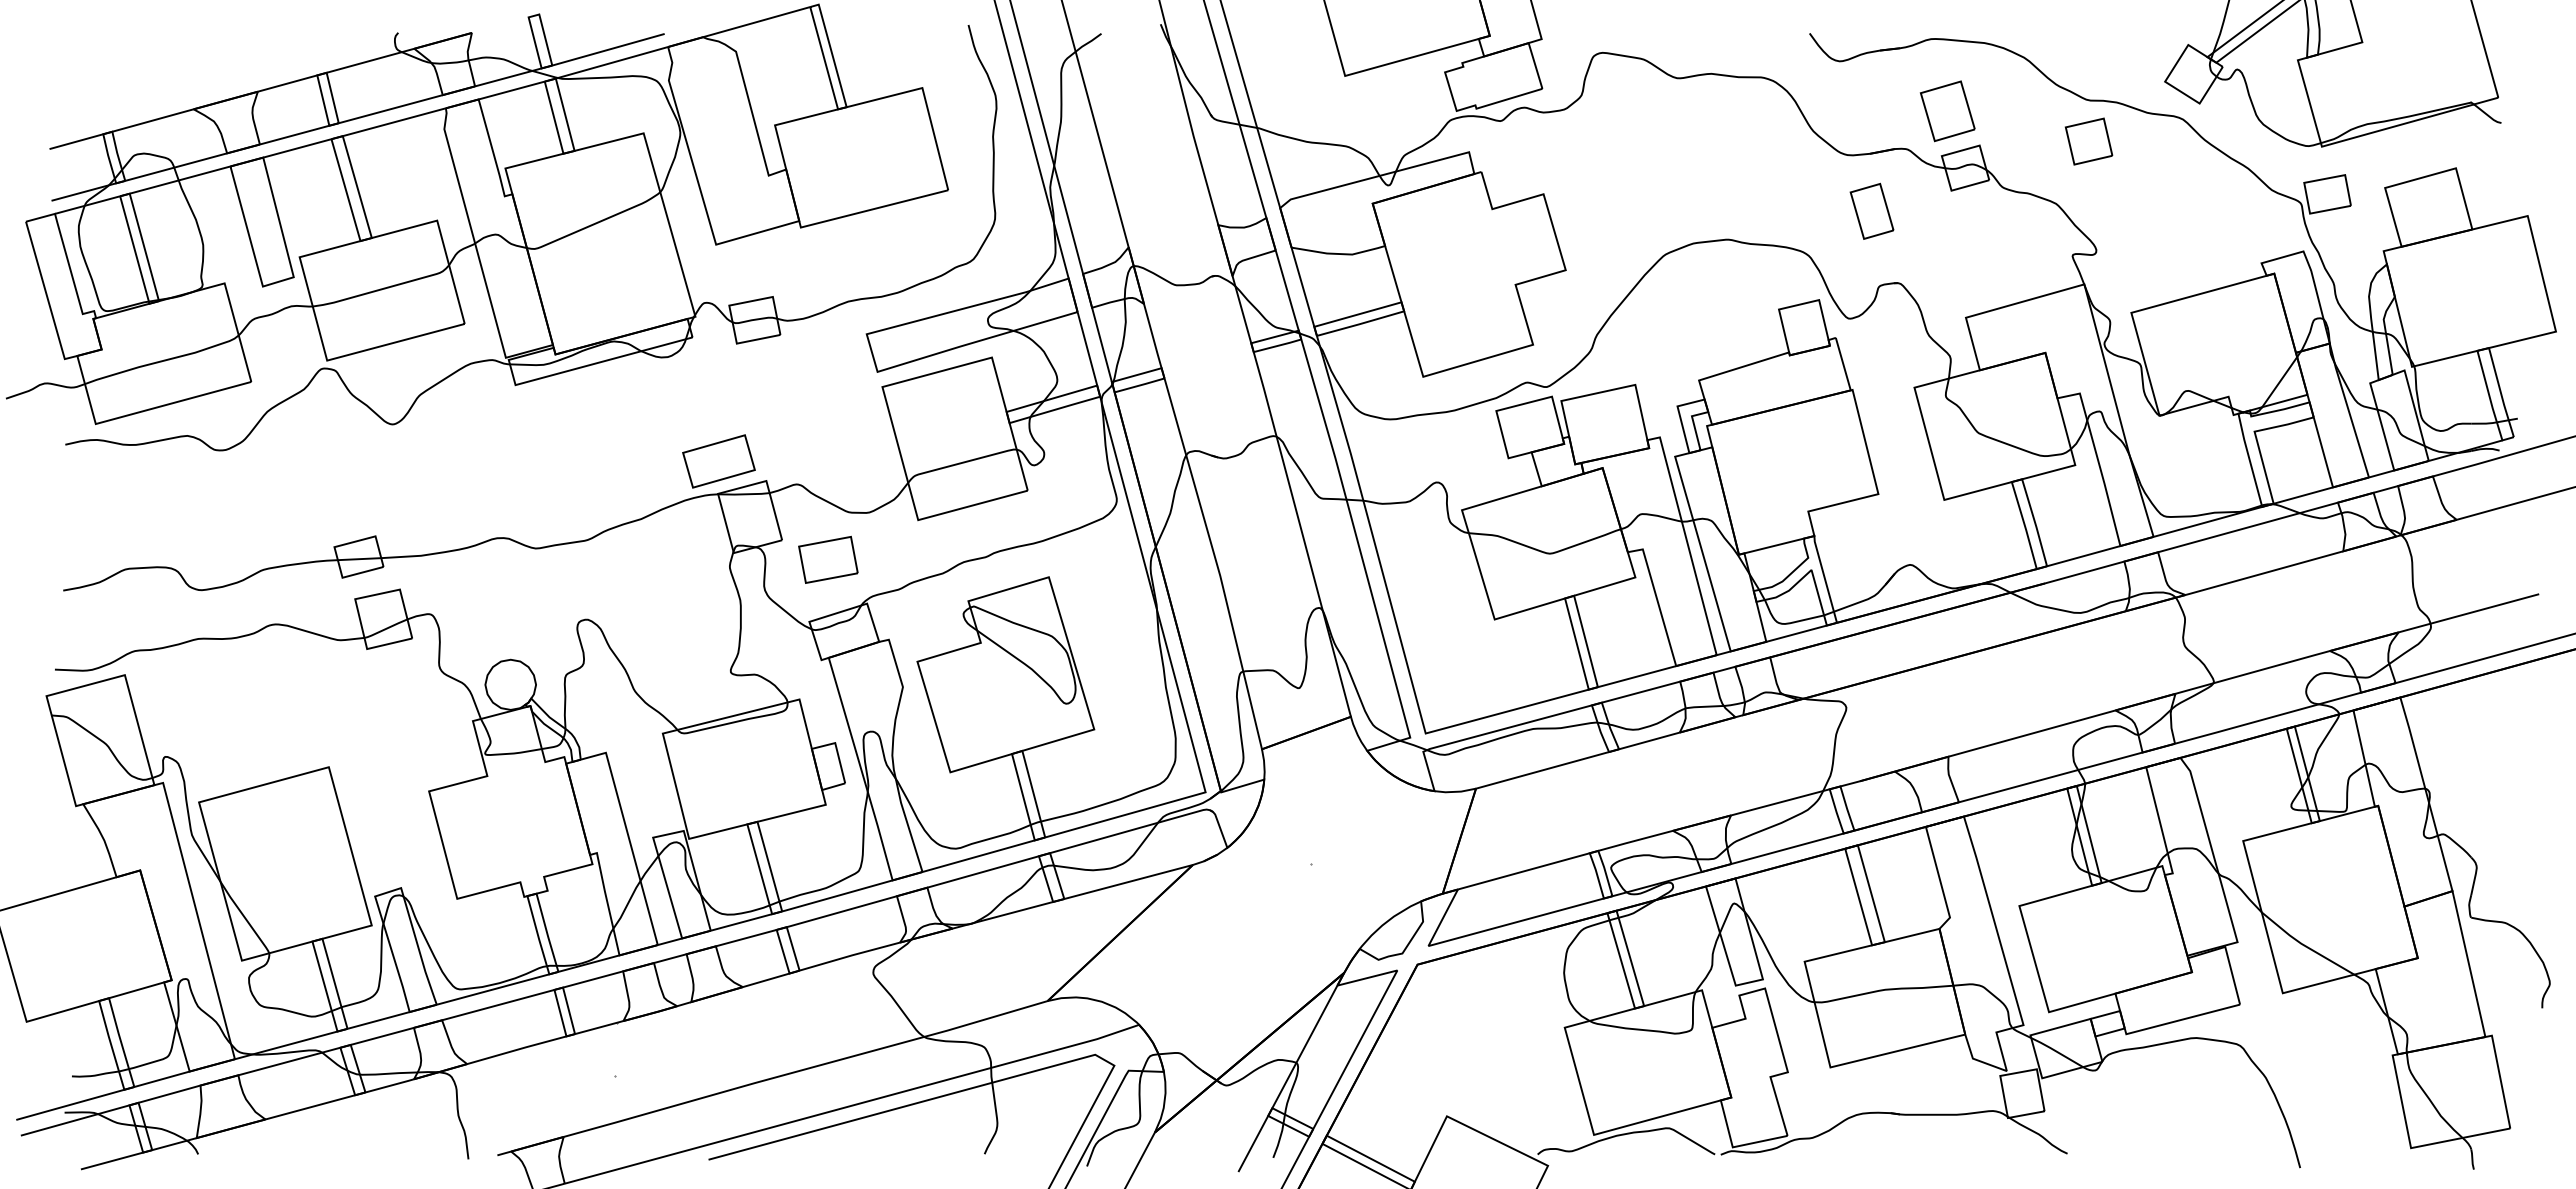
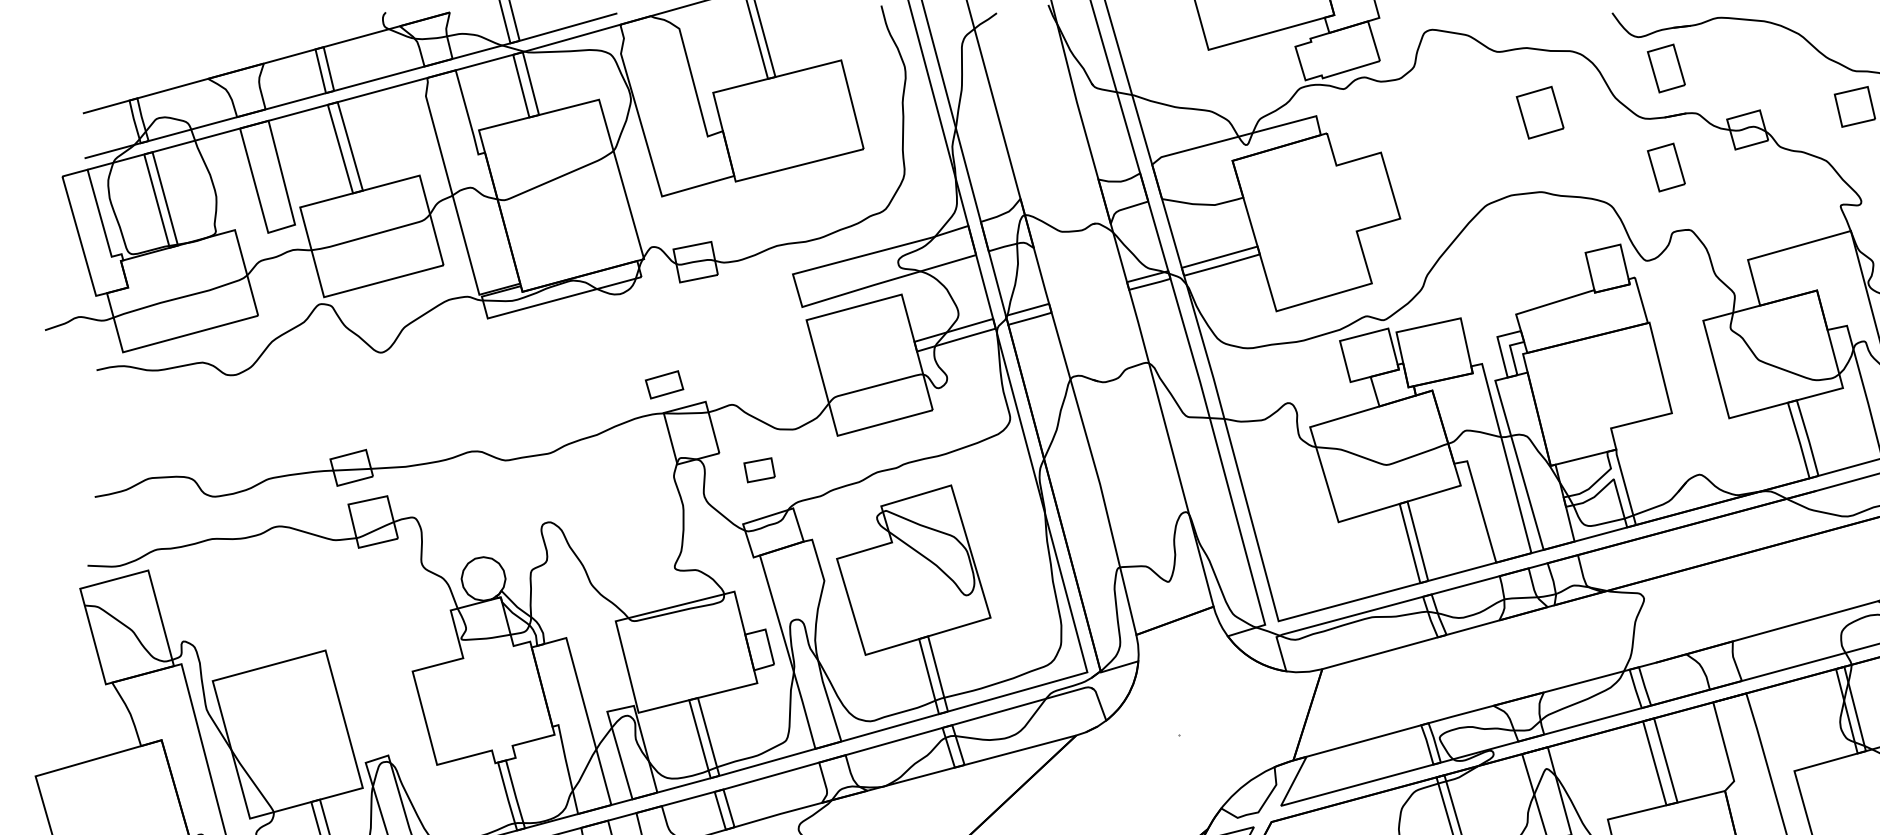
part: (1871, 96) -> (1665, 67), added
part: (1947, 111) -> (1539, 112), moved
part: (718, 461) -> (664, 384), size x0.6
part: (828, 559) -> (759, 470), size x0.6

